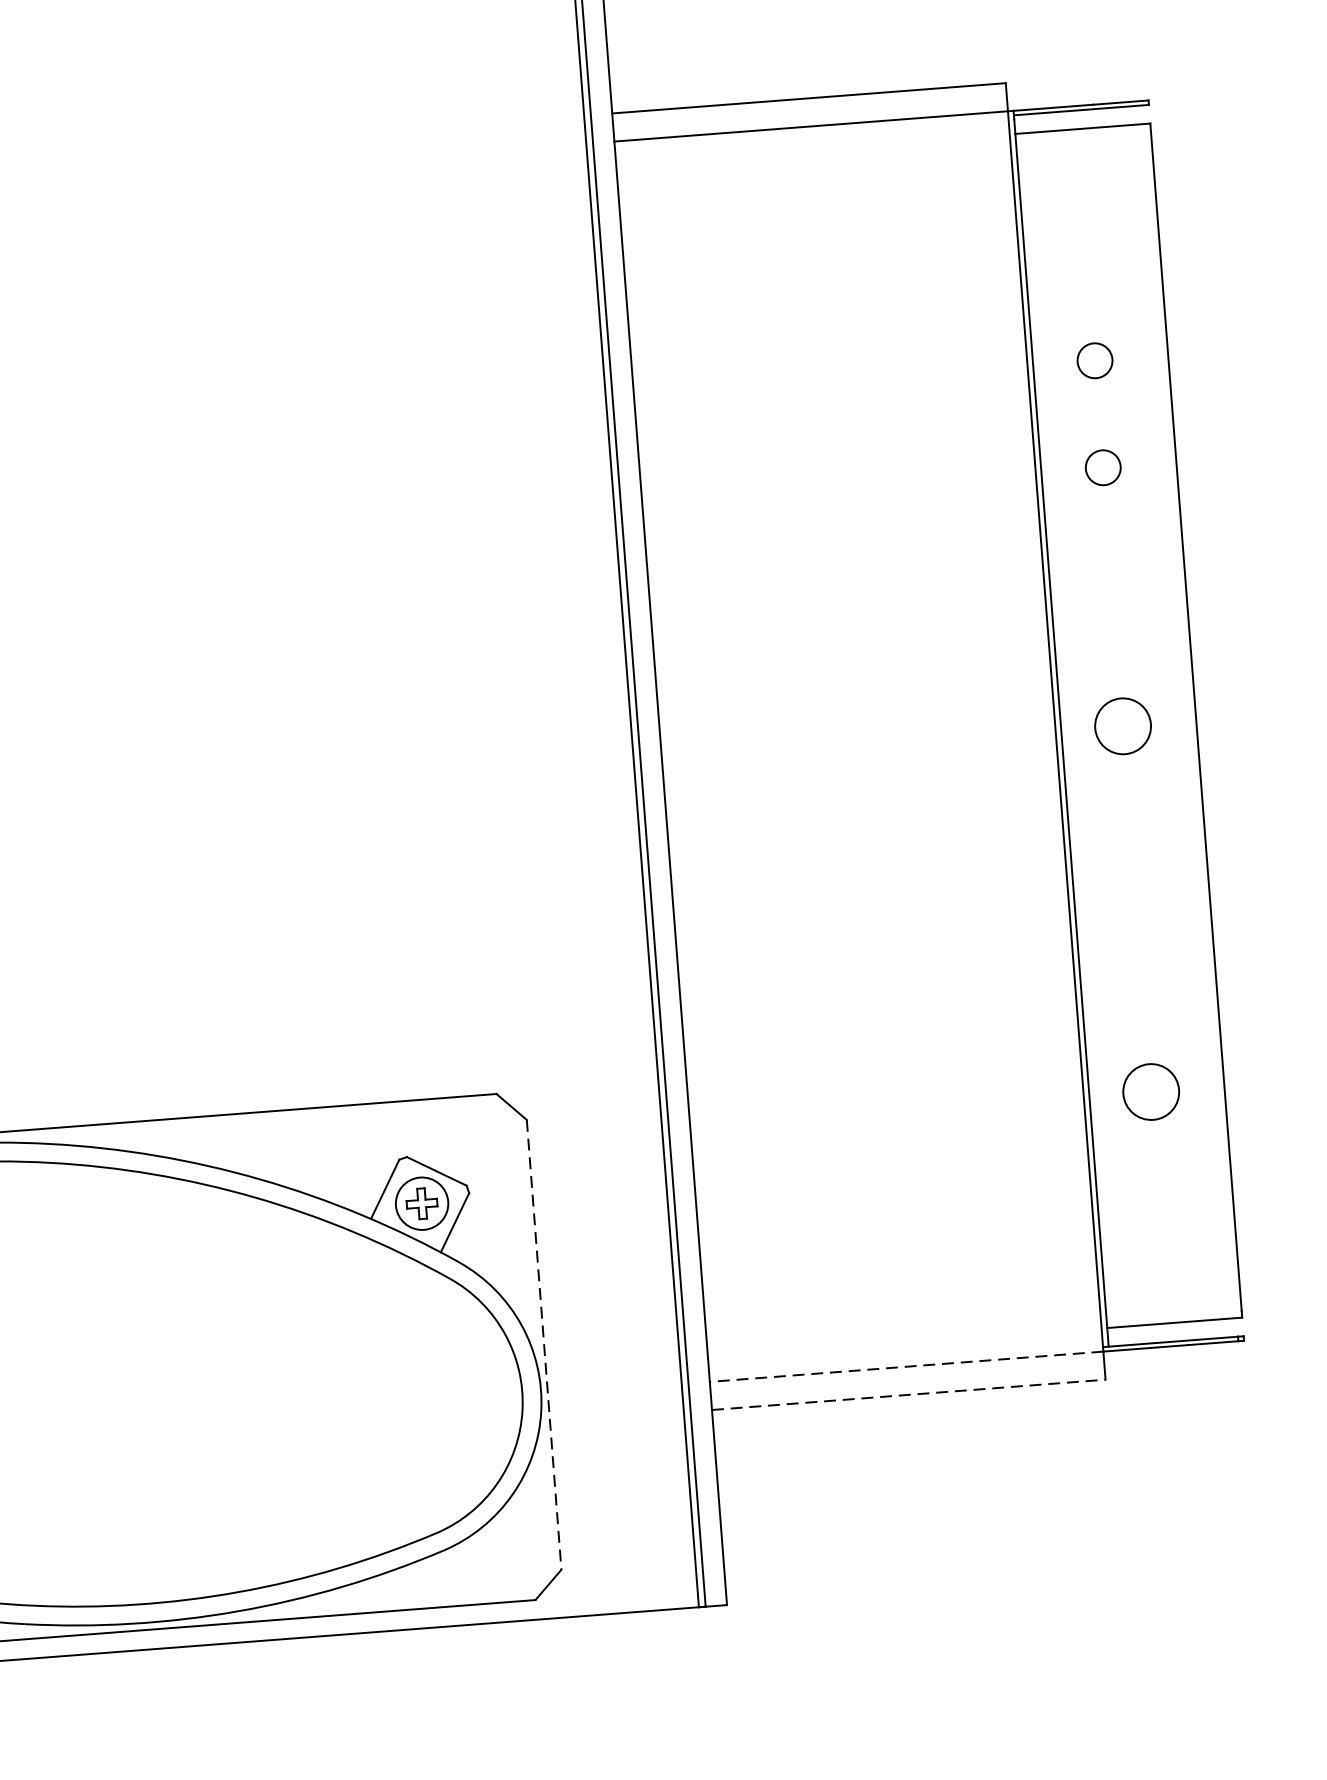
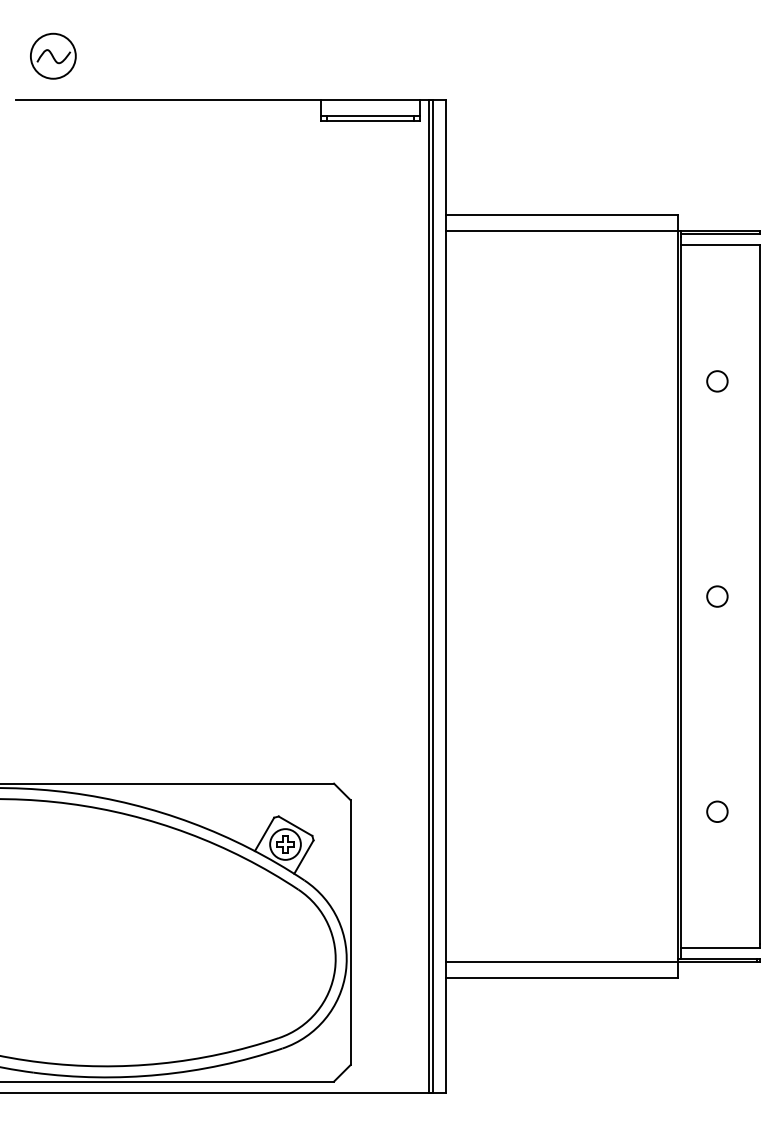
circle: (1103, 467) -> (717, 444), removed
circle: (1123, 726) -> (717, 596), size x0.62
circle: (1151, 1091) -> (717, 811), size x0.62
line: (544, 1346) -> (350, 933), dashed -> solid
line: (906, 1366) -> (561, 961), dashed -> solid
line: (908, 1395) -> (561, 978), dashed -> solid

